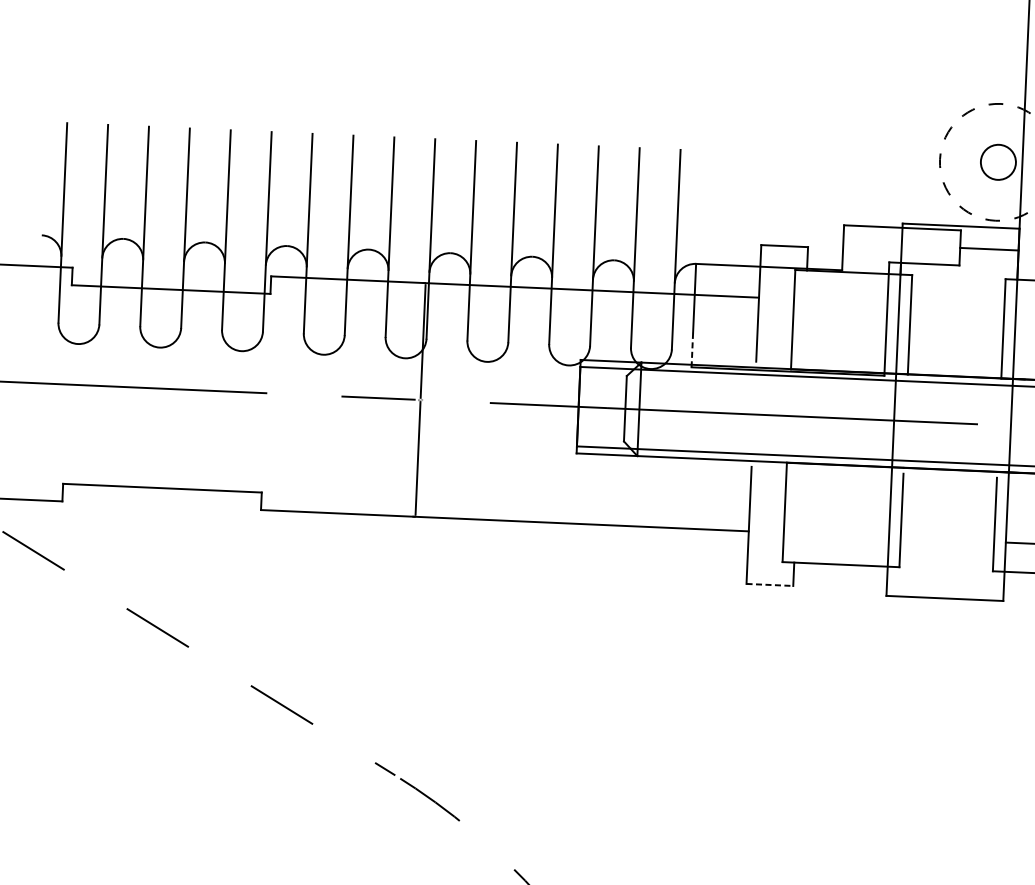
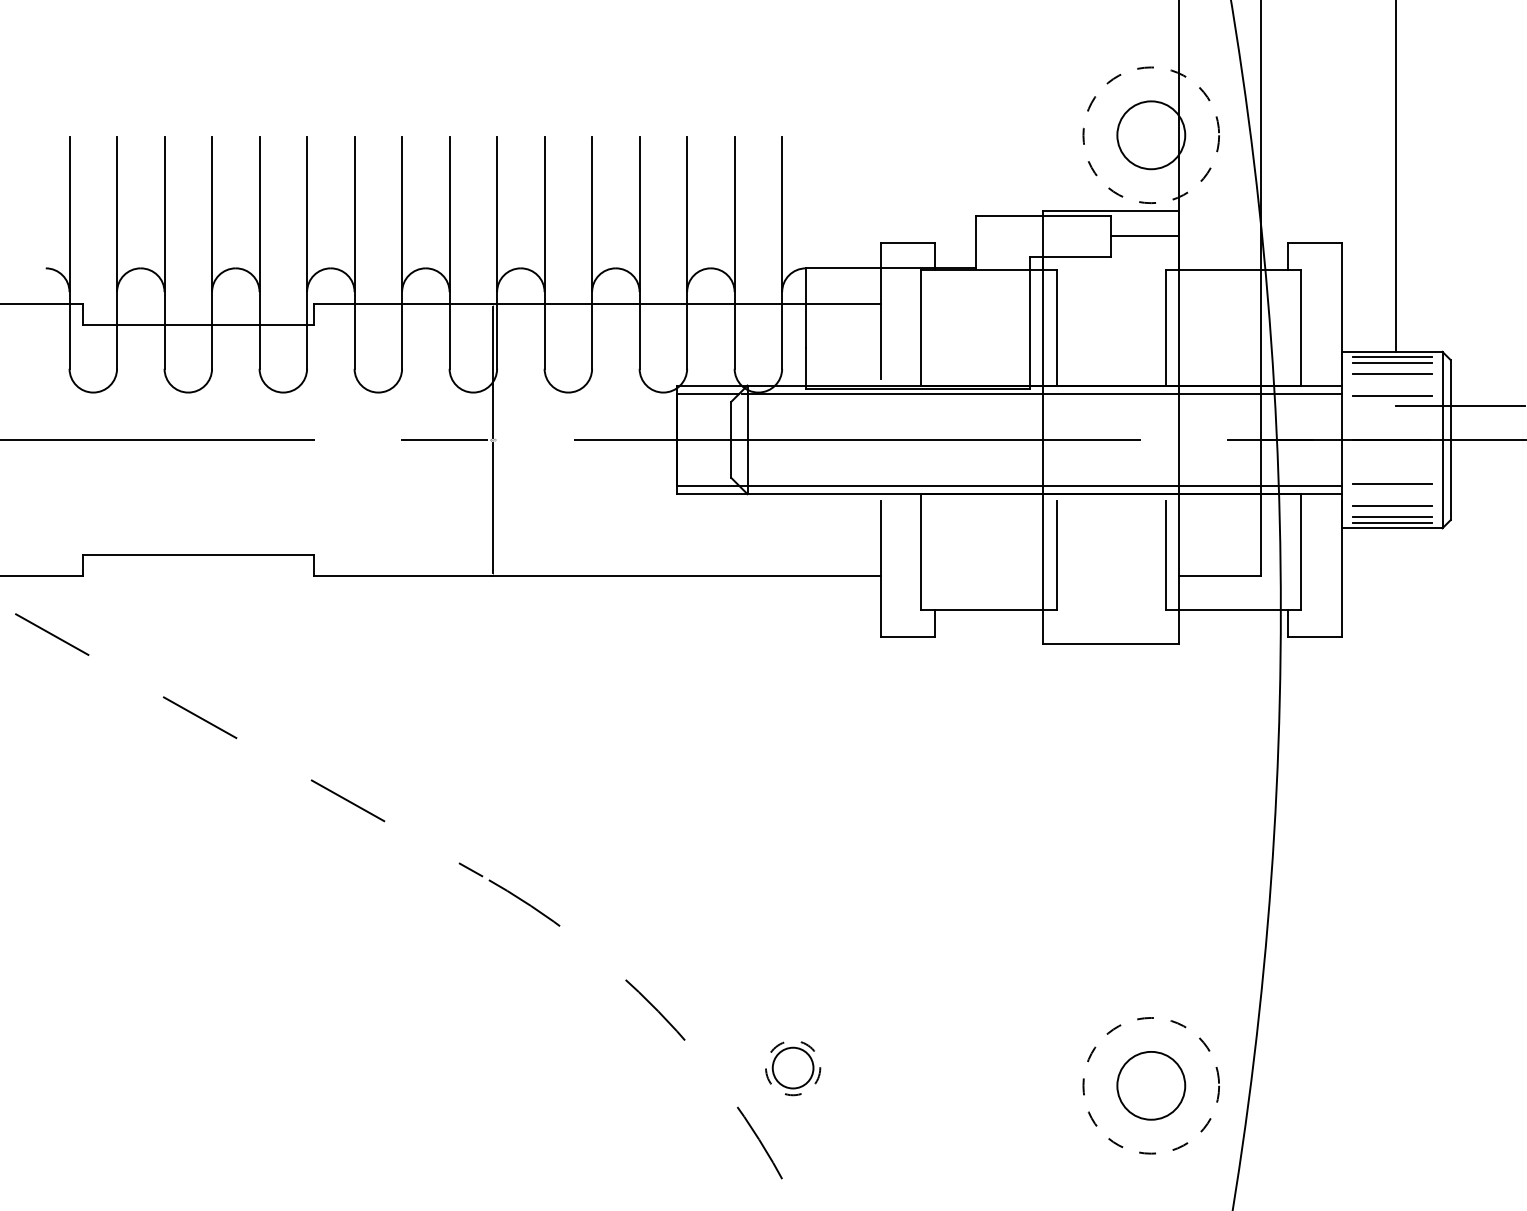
circle: (998, 162) -> (1151, 135), size x1.67
line: (692, 349) -> (805, 367), dashed -> solid
line: (770, 584) -> (908, 636), dashed -> solid

